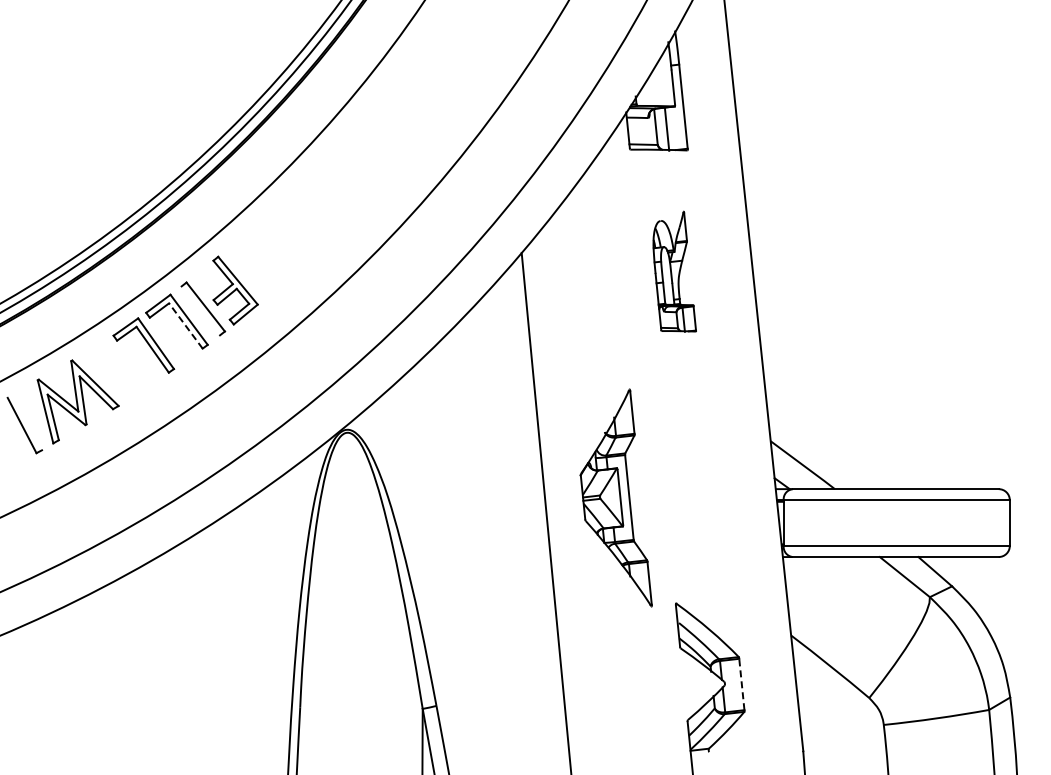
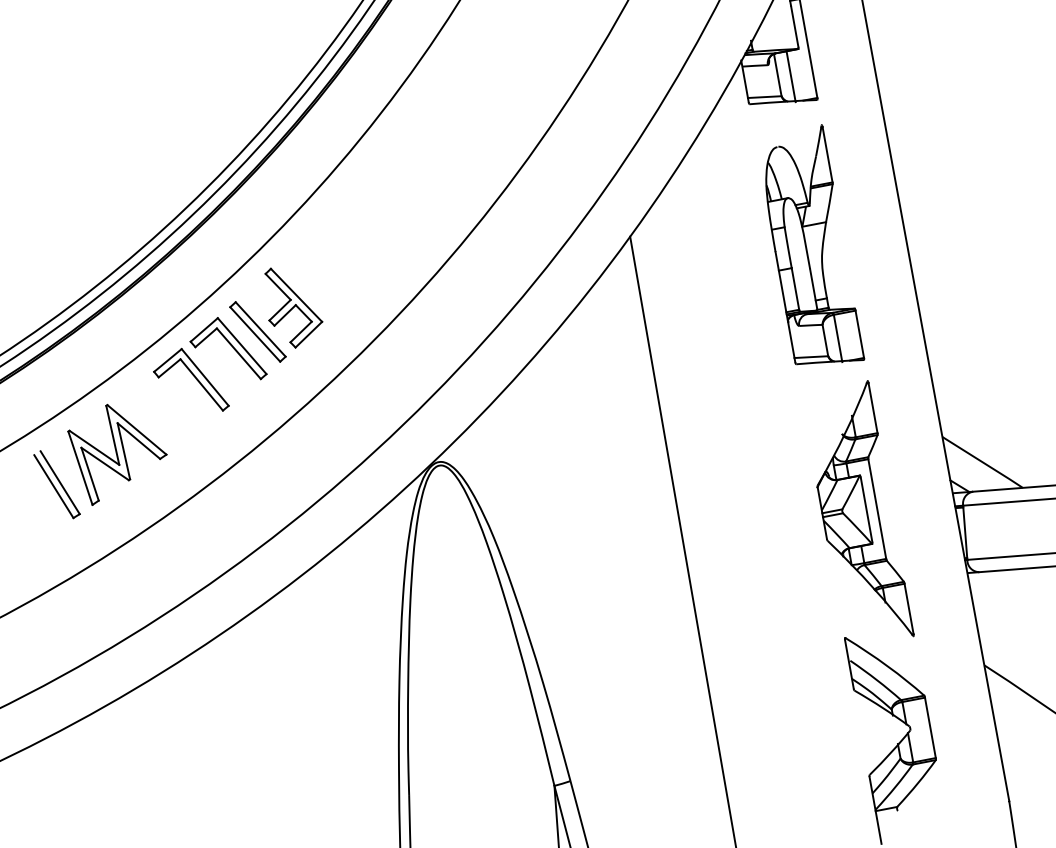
part: (674, 271) -> (812, 244), size x1.67
line: (200, 310) -> (254, 334), added
line: (185, 325) -> (238, 353), dashed -> solid
line: (27, 422) -> (60, 482), added
part: (615, 497) -> (860, 510), moved
line: (741, 684) -> (929, 727), dashed -> solid

